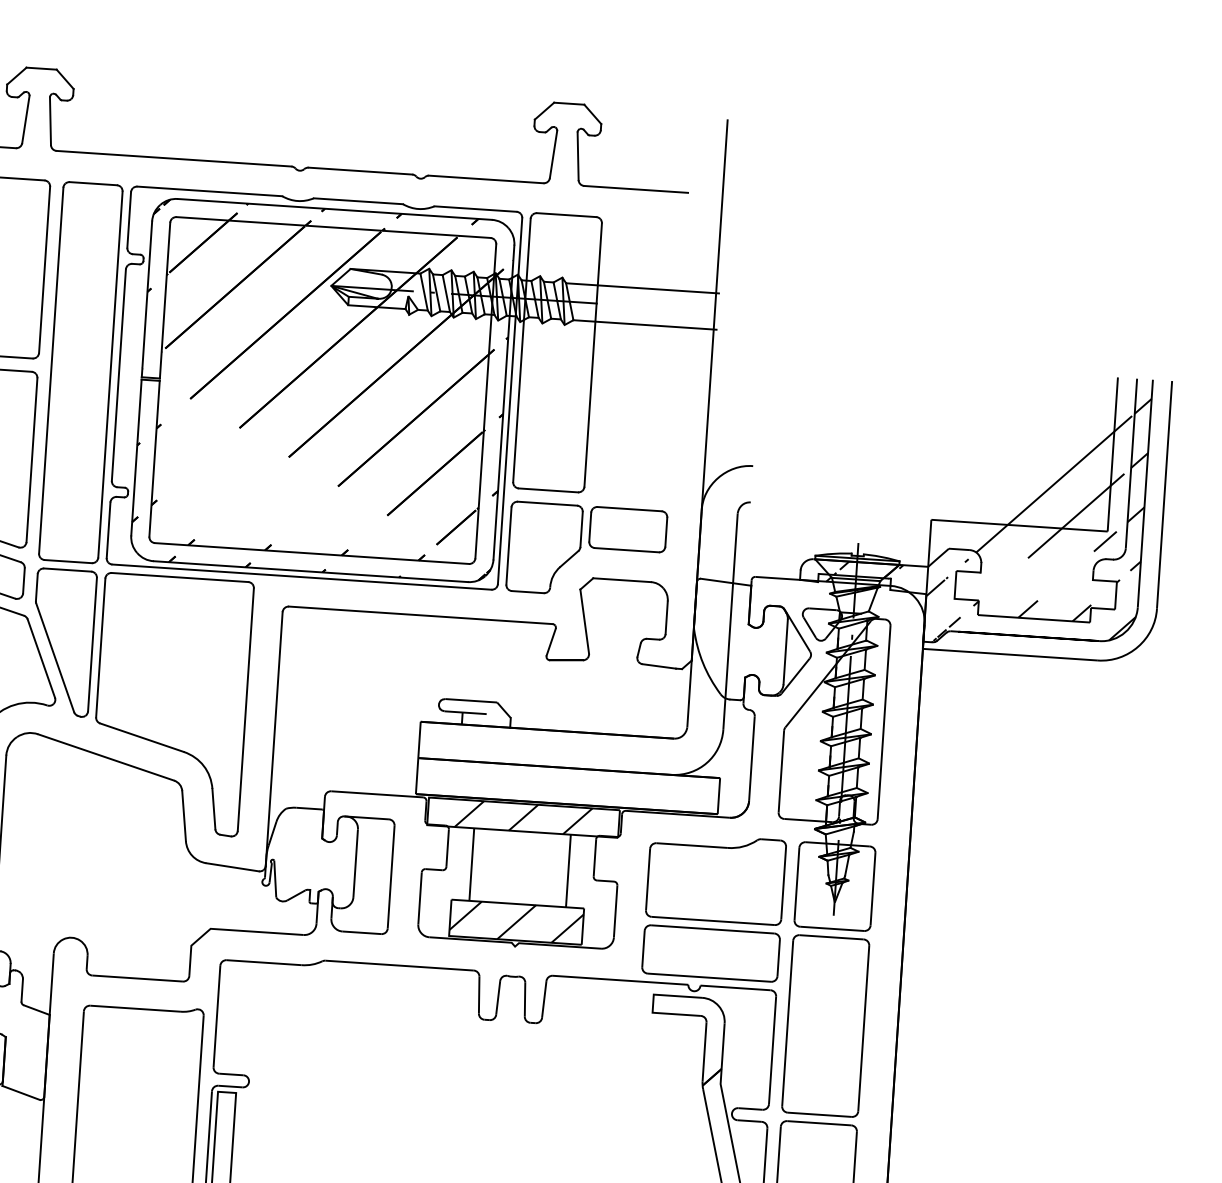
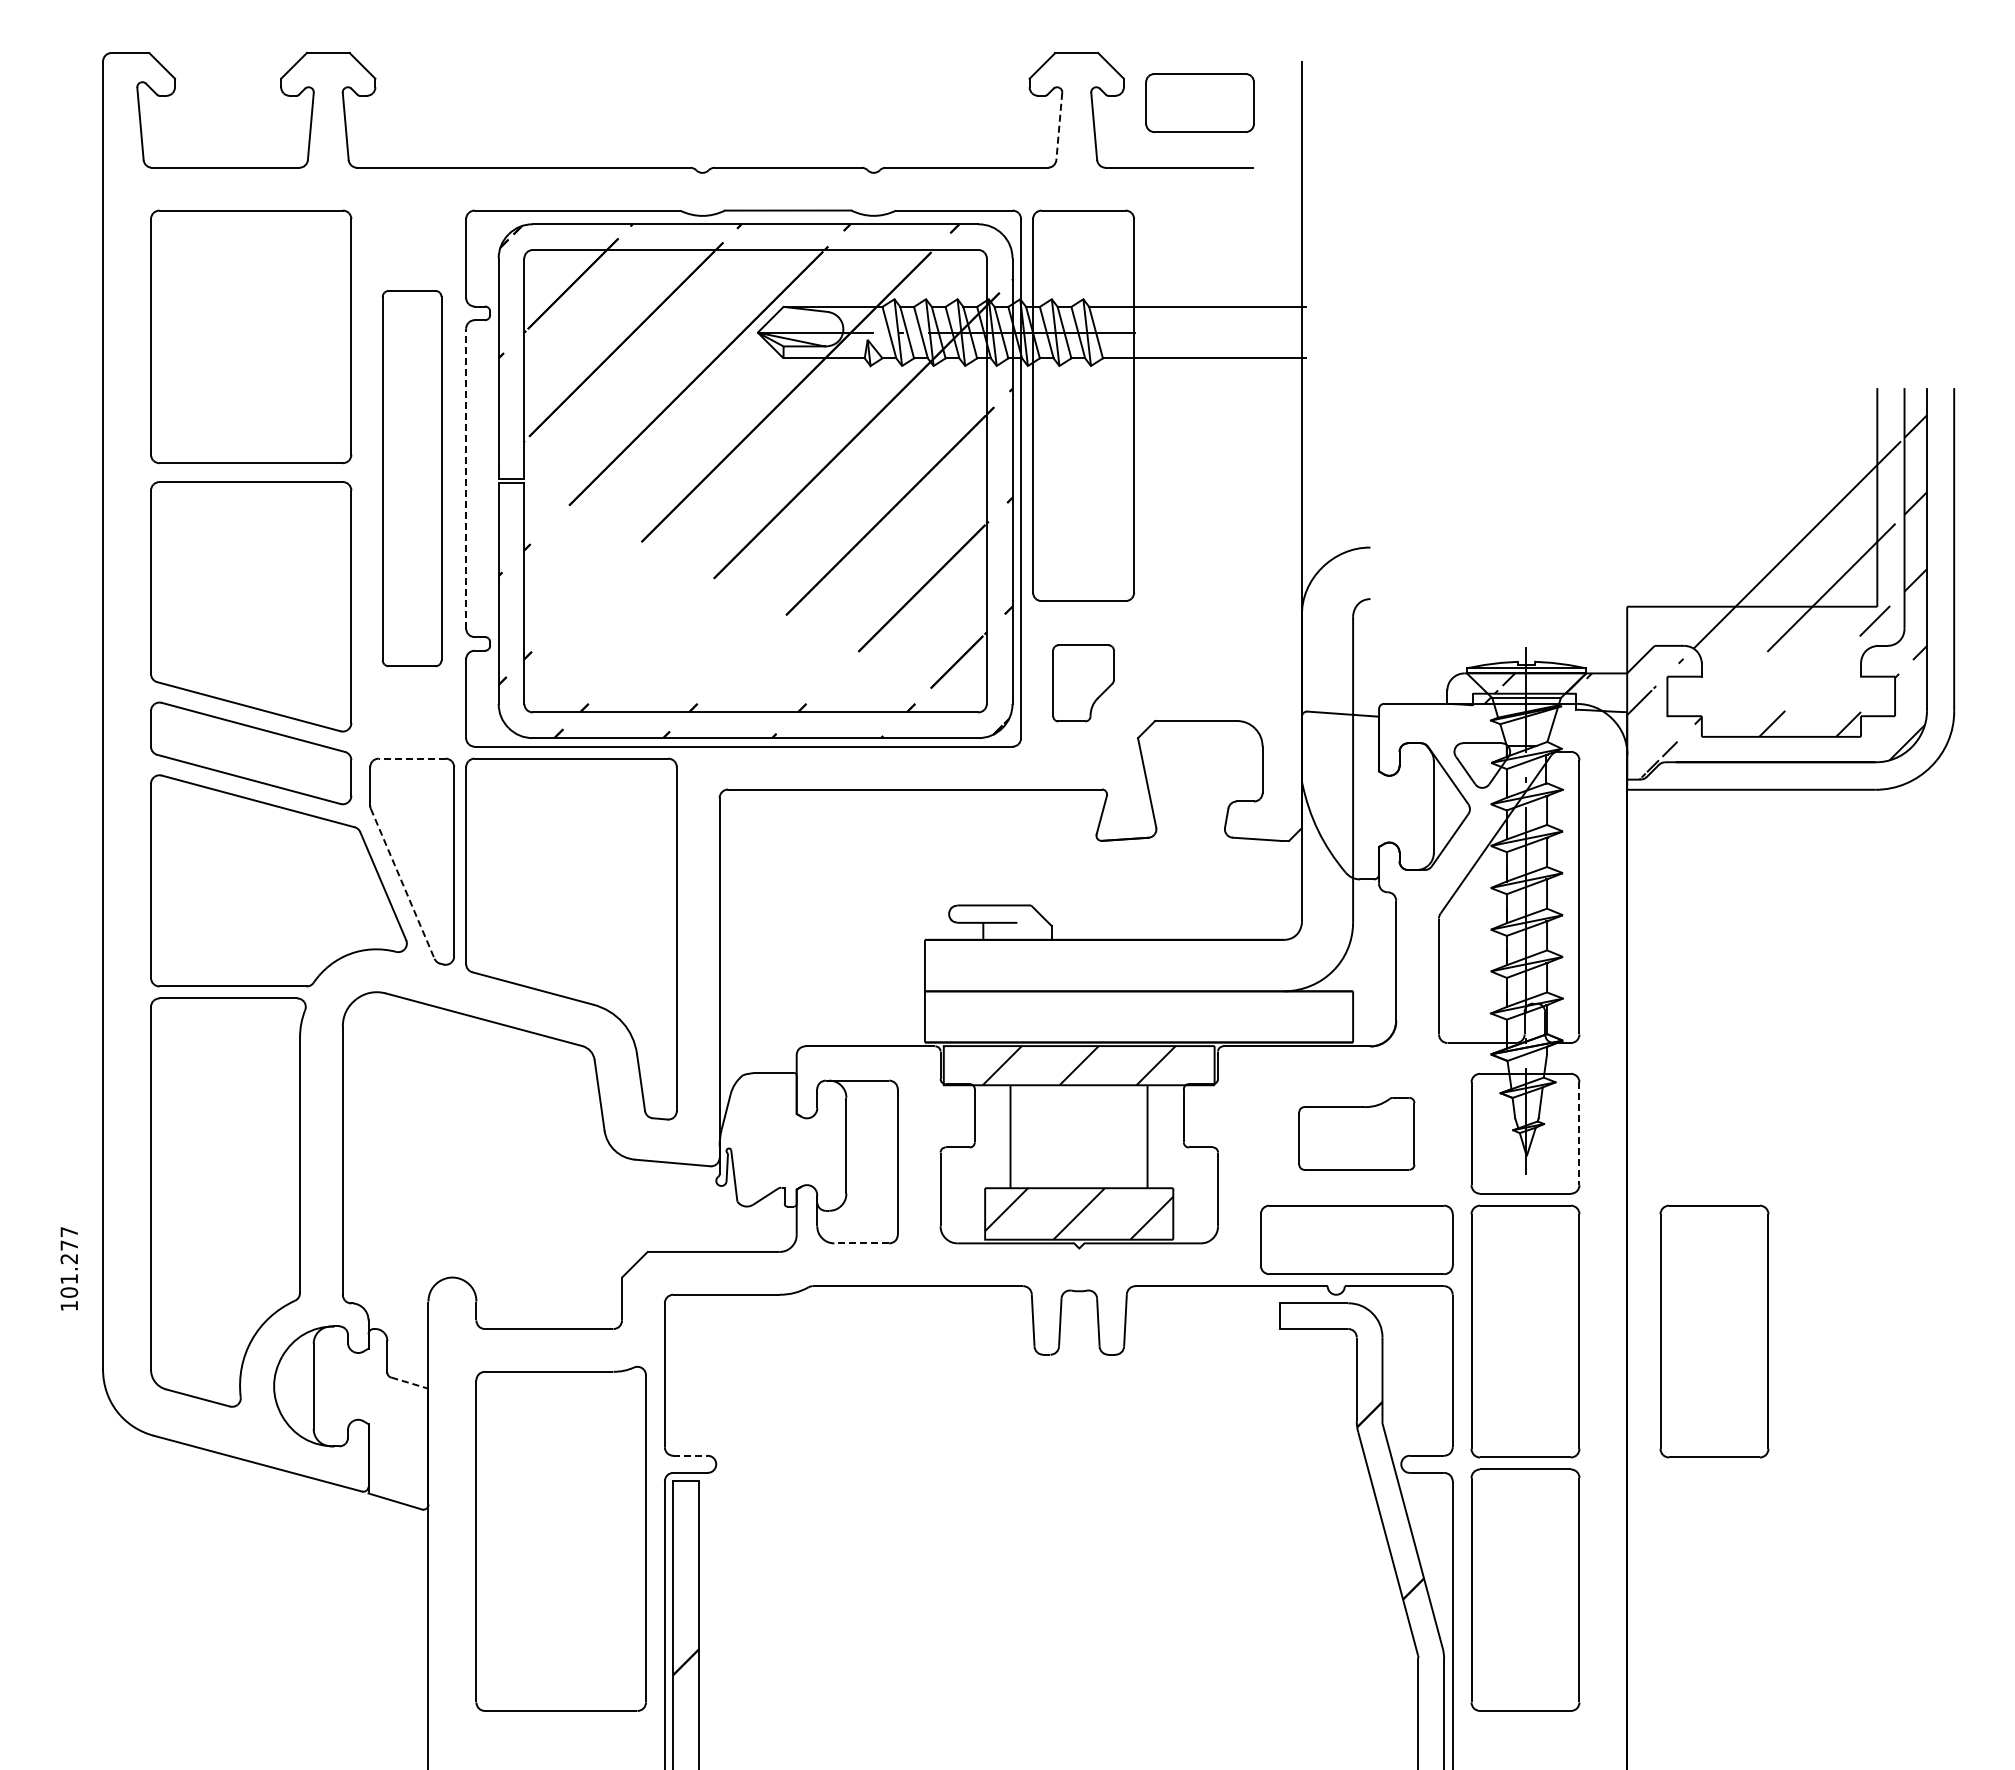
line: (553, 154) -> (1059, 126), solid -> dashed
part: (80, 372) -> (411, 478), size x0.7
line: (119, 375) -> (466, 478), solid -> dashed
part: (627, 529) -> (1199, 102), moved
part: (544, 548) -> (1083, 683), size x0.6
line: (67, 569) -> (411, 758), solid -> dashed
line: (55, 658) -> (402, 884), solid -> dashed
part: (715, 878) -> (1356, 1133), size x0.6
line: (873, 889) -> (1579, 1134), solid -> dashed
line: (361, 932) -> (861, 1243), solid -> dashed
line: (37, 1010) -> (410, 1383), solid -> dashed
part: (958, 1034) -> (1714, 1331), added
line: (232, 1074) -> (691, 1455), solid -> dashed

